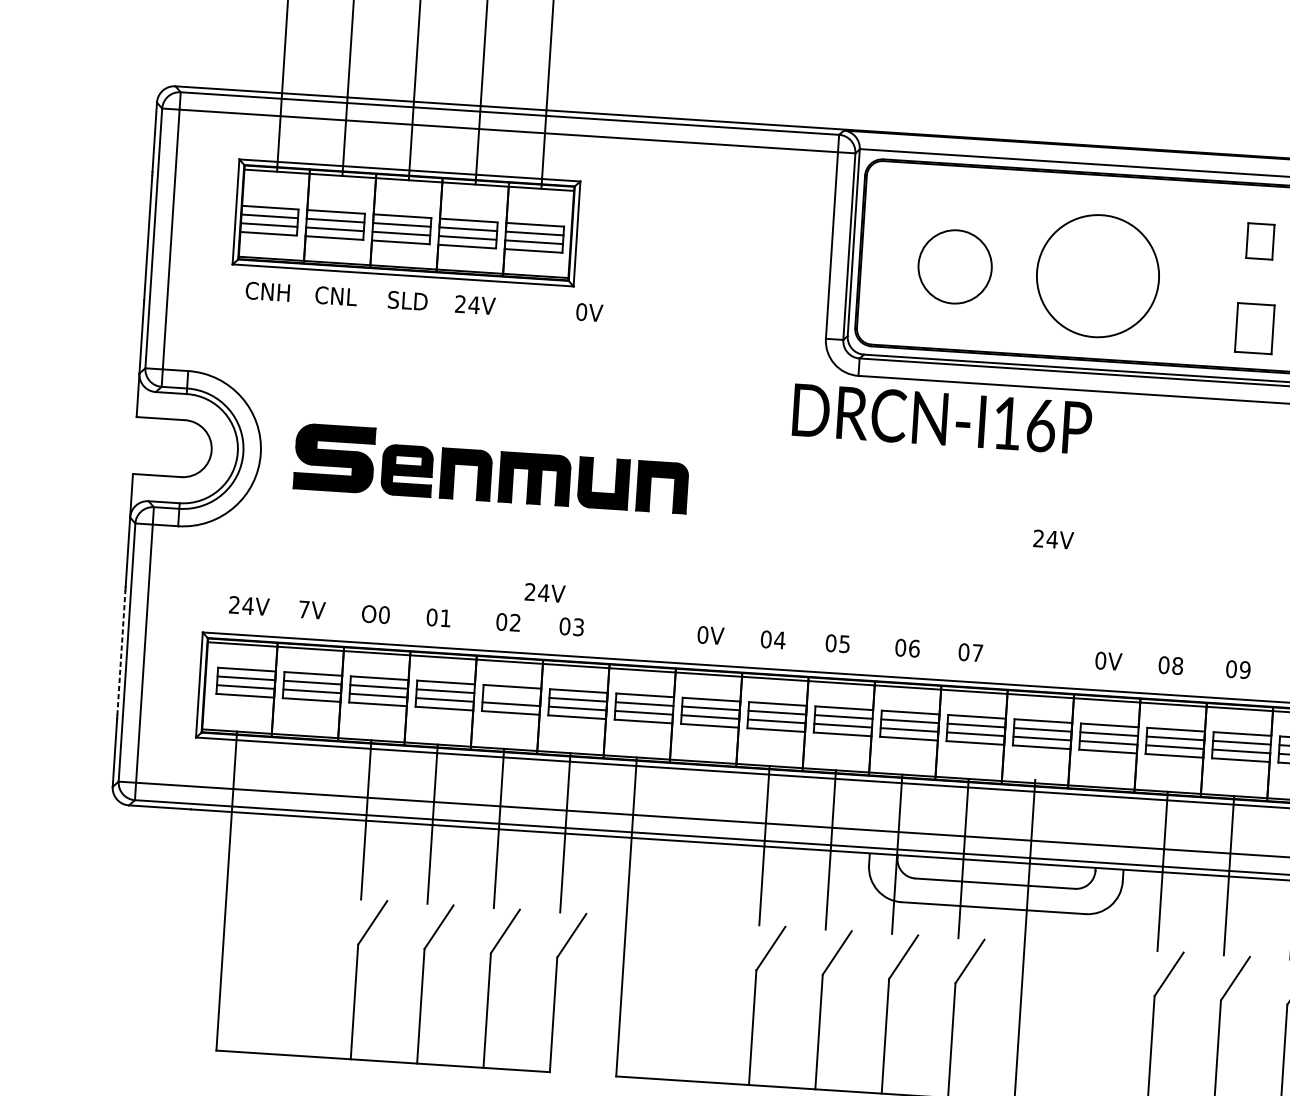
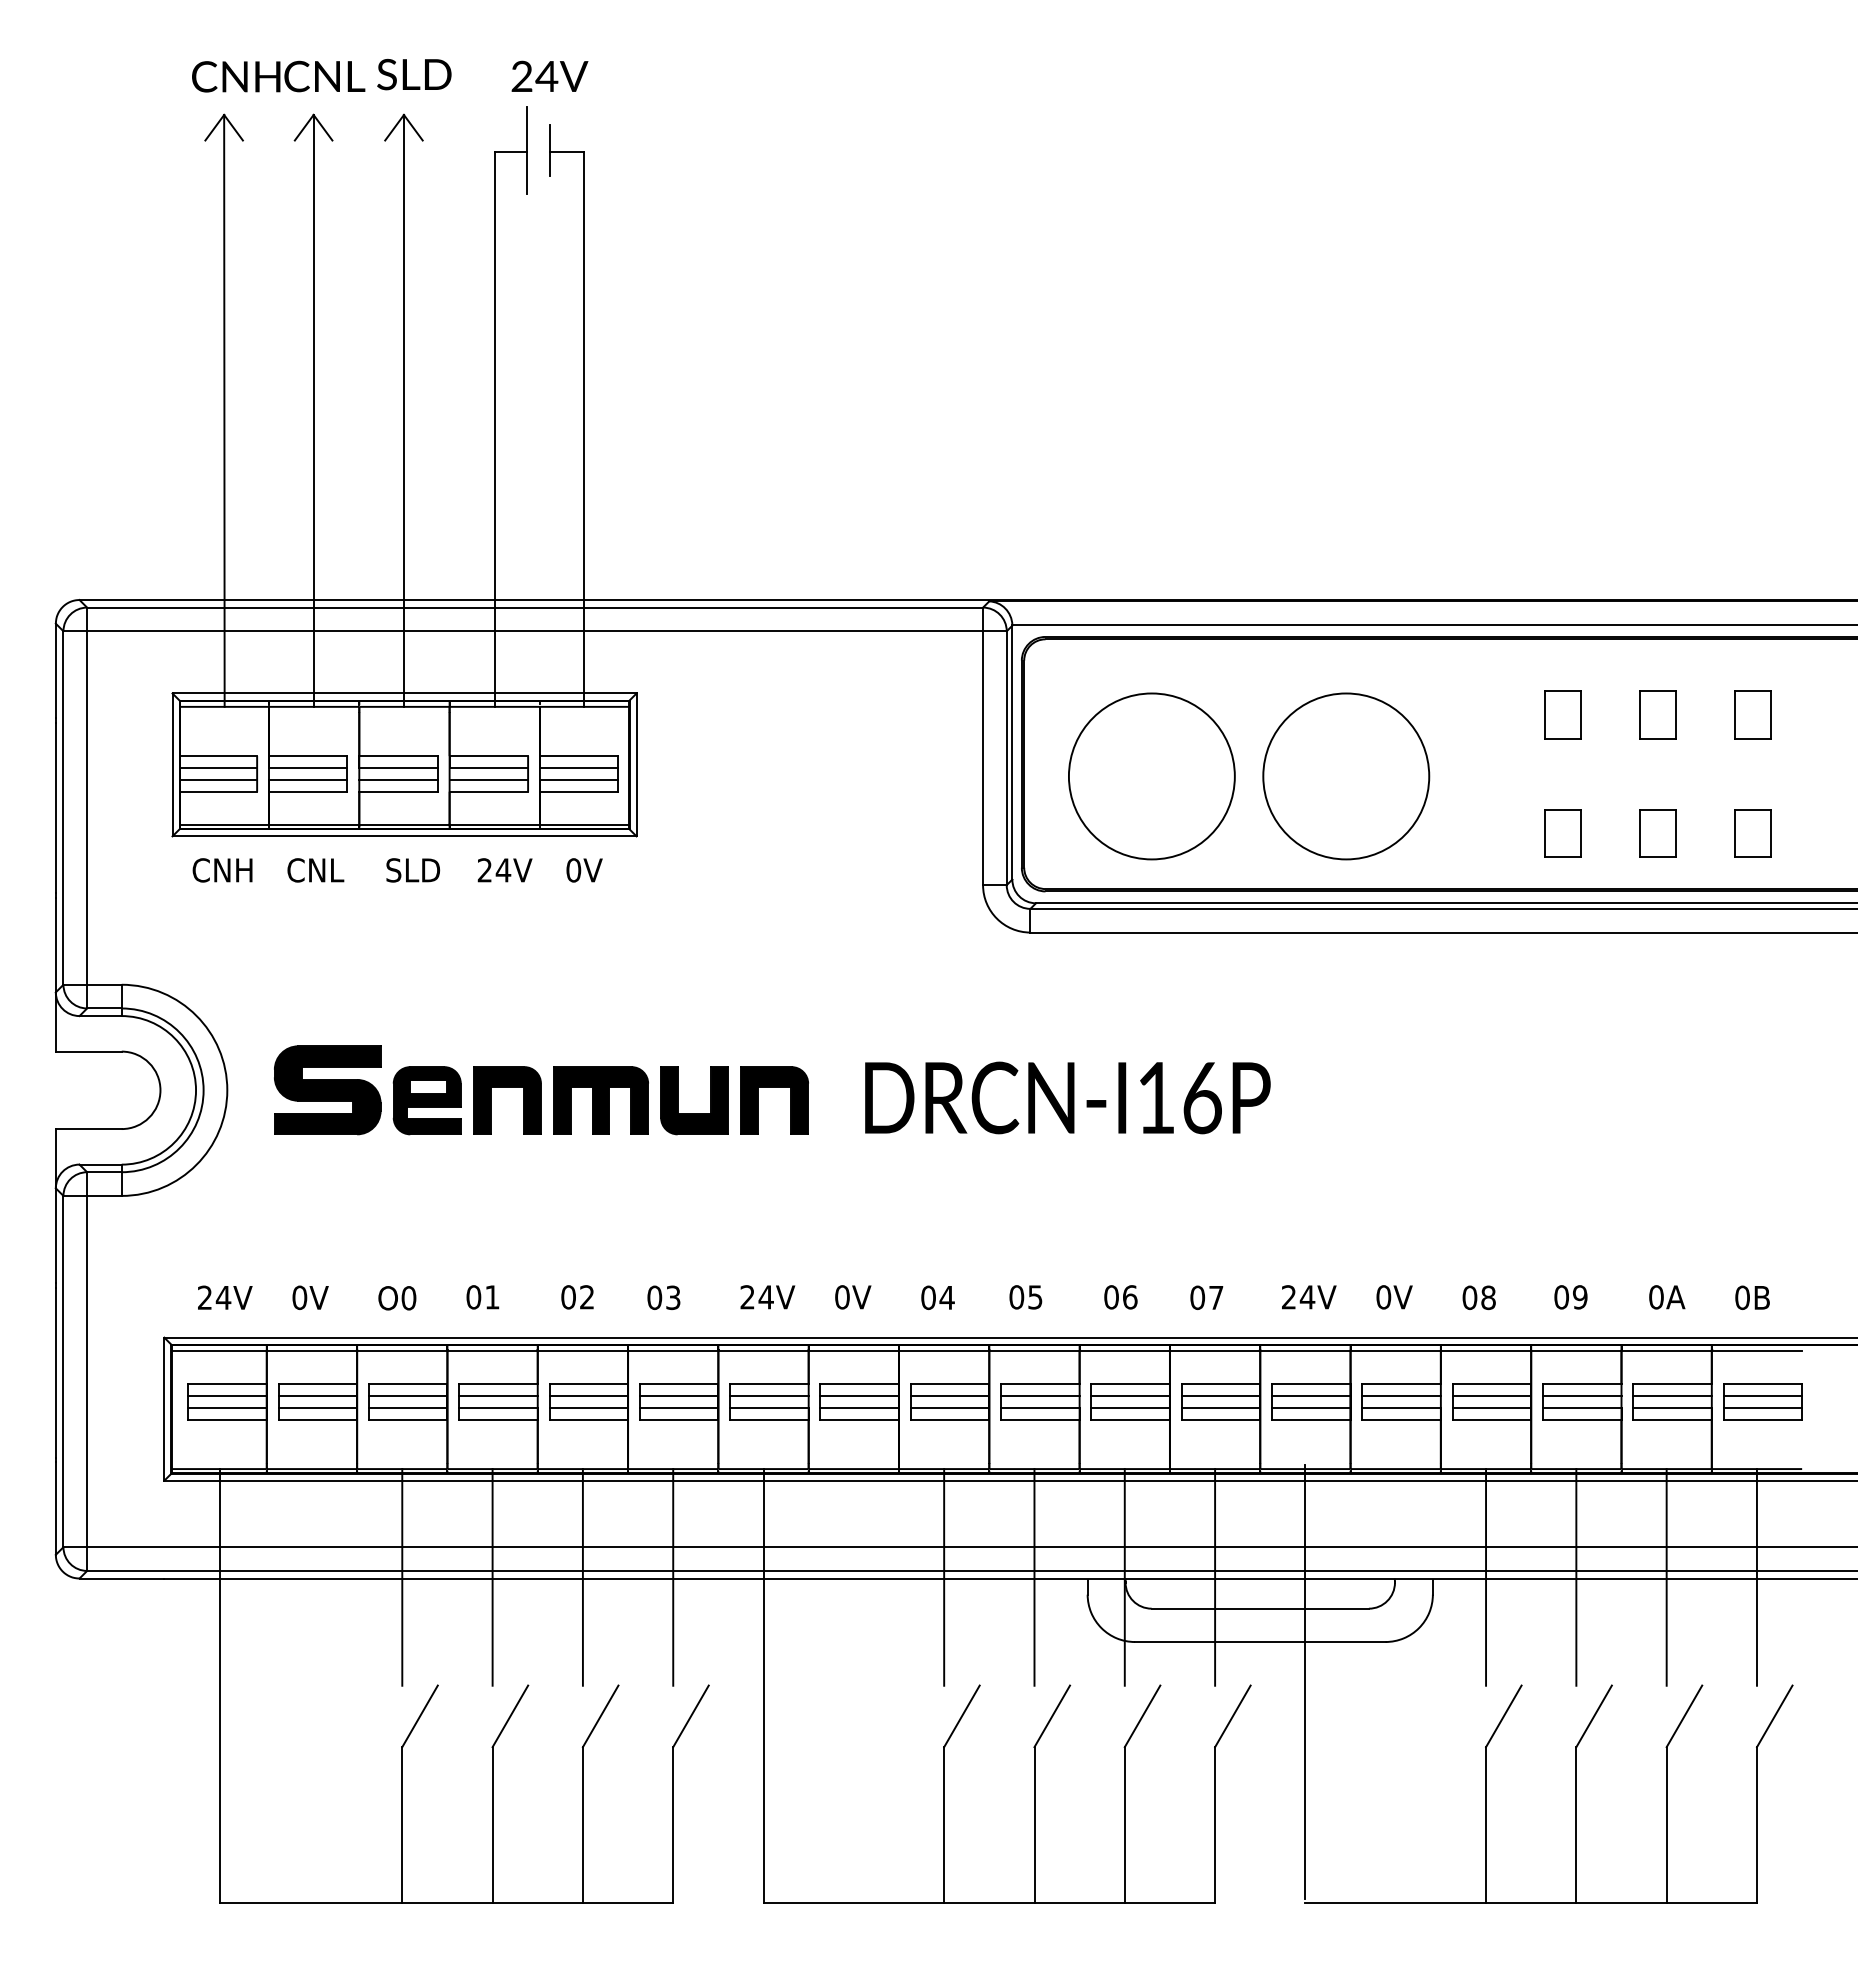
circle: (954, 266) -> (1151, 776), size x1.67
text: (589, 312) -> (584, 870), moved
part: (1254, 328) -> (1562, 833), size x0.71
text: (942, 418) -> (1067, 1097), moved
text: (1053, 539) -> (1309, 1297), moved
text: (544, 593) -> (767, 1297), moved
text: (304, 609) -> (299, 1297), 7V -> 0V
line: (121, 652) -> (55, 1372), dashed -> solid
line: (511, 695) -> (588, 1396), added

